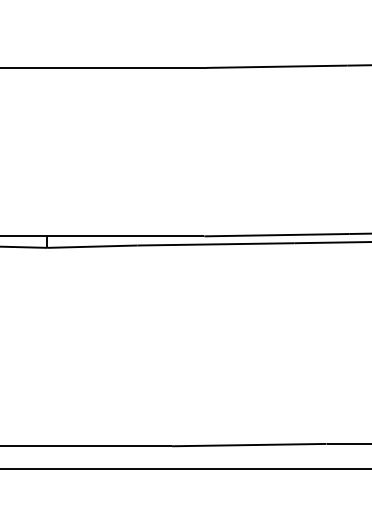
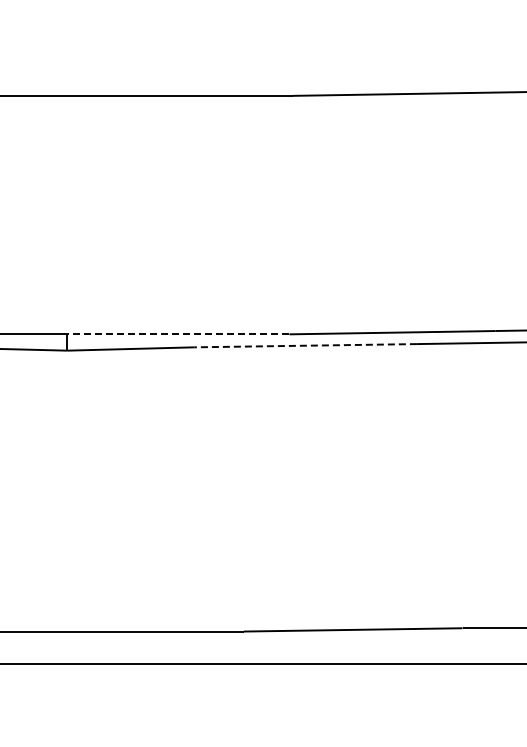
line: (125, 236) -> (177, 334), solid -> dashed
line: (215, 244) -> (305, 345), solid -> dashed

